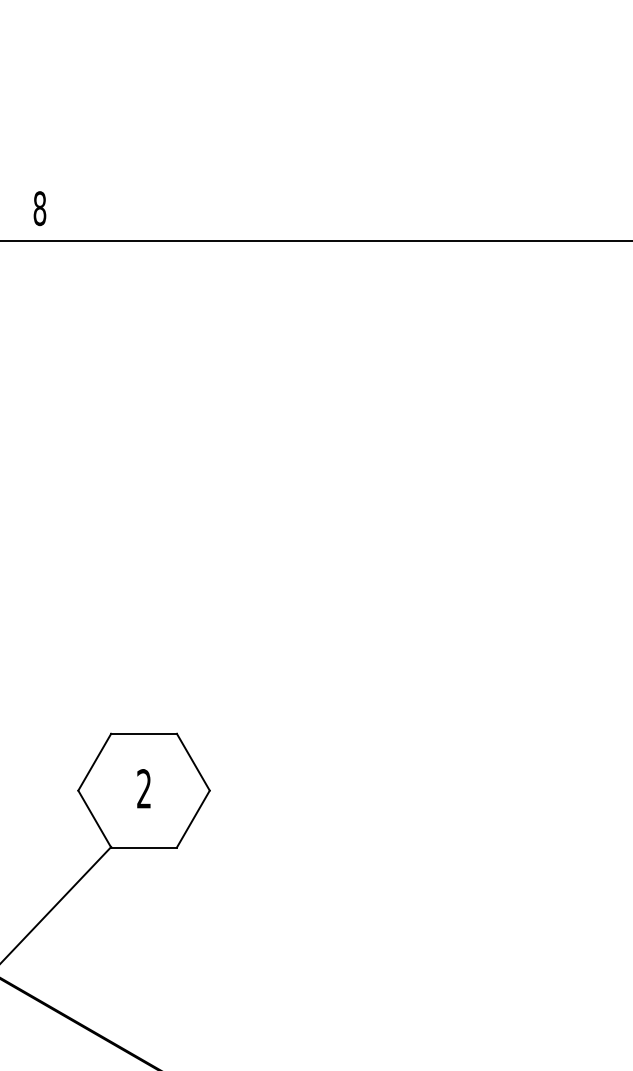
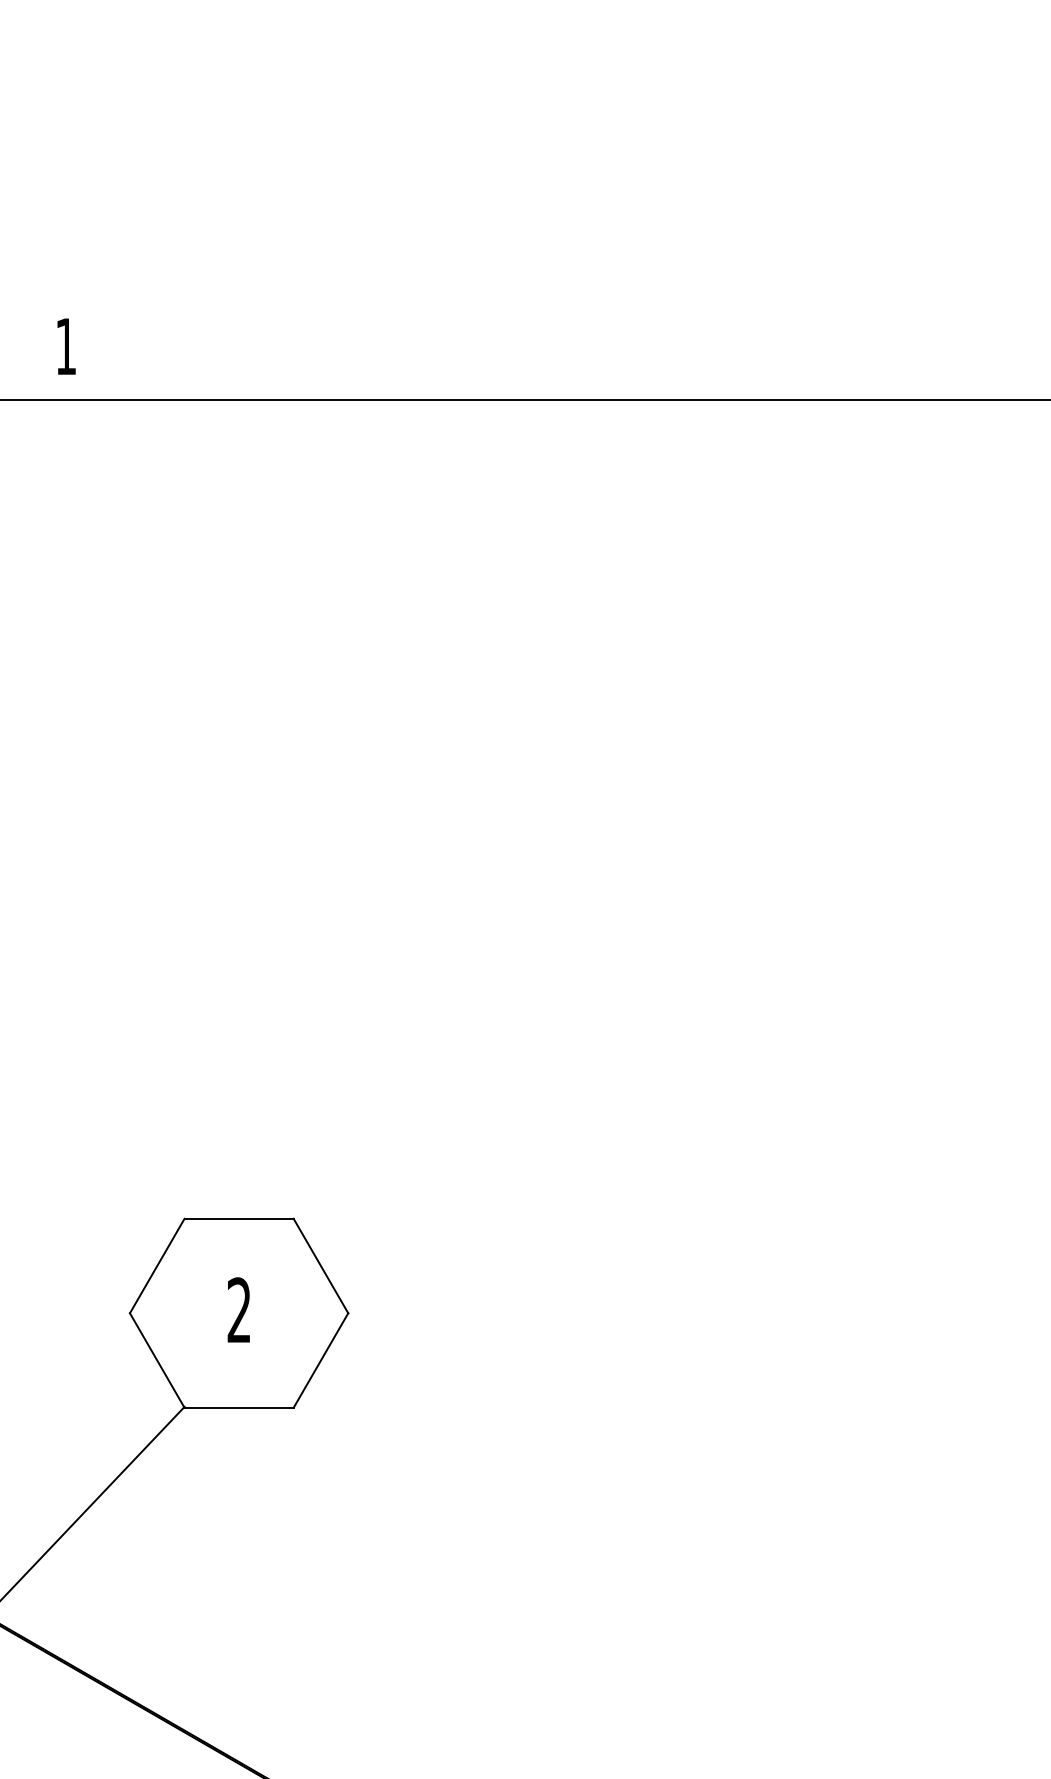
text: (39, 208) -> (65, 346), 8 -> 1

